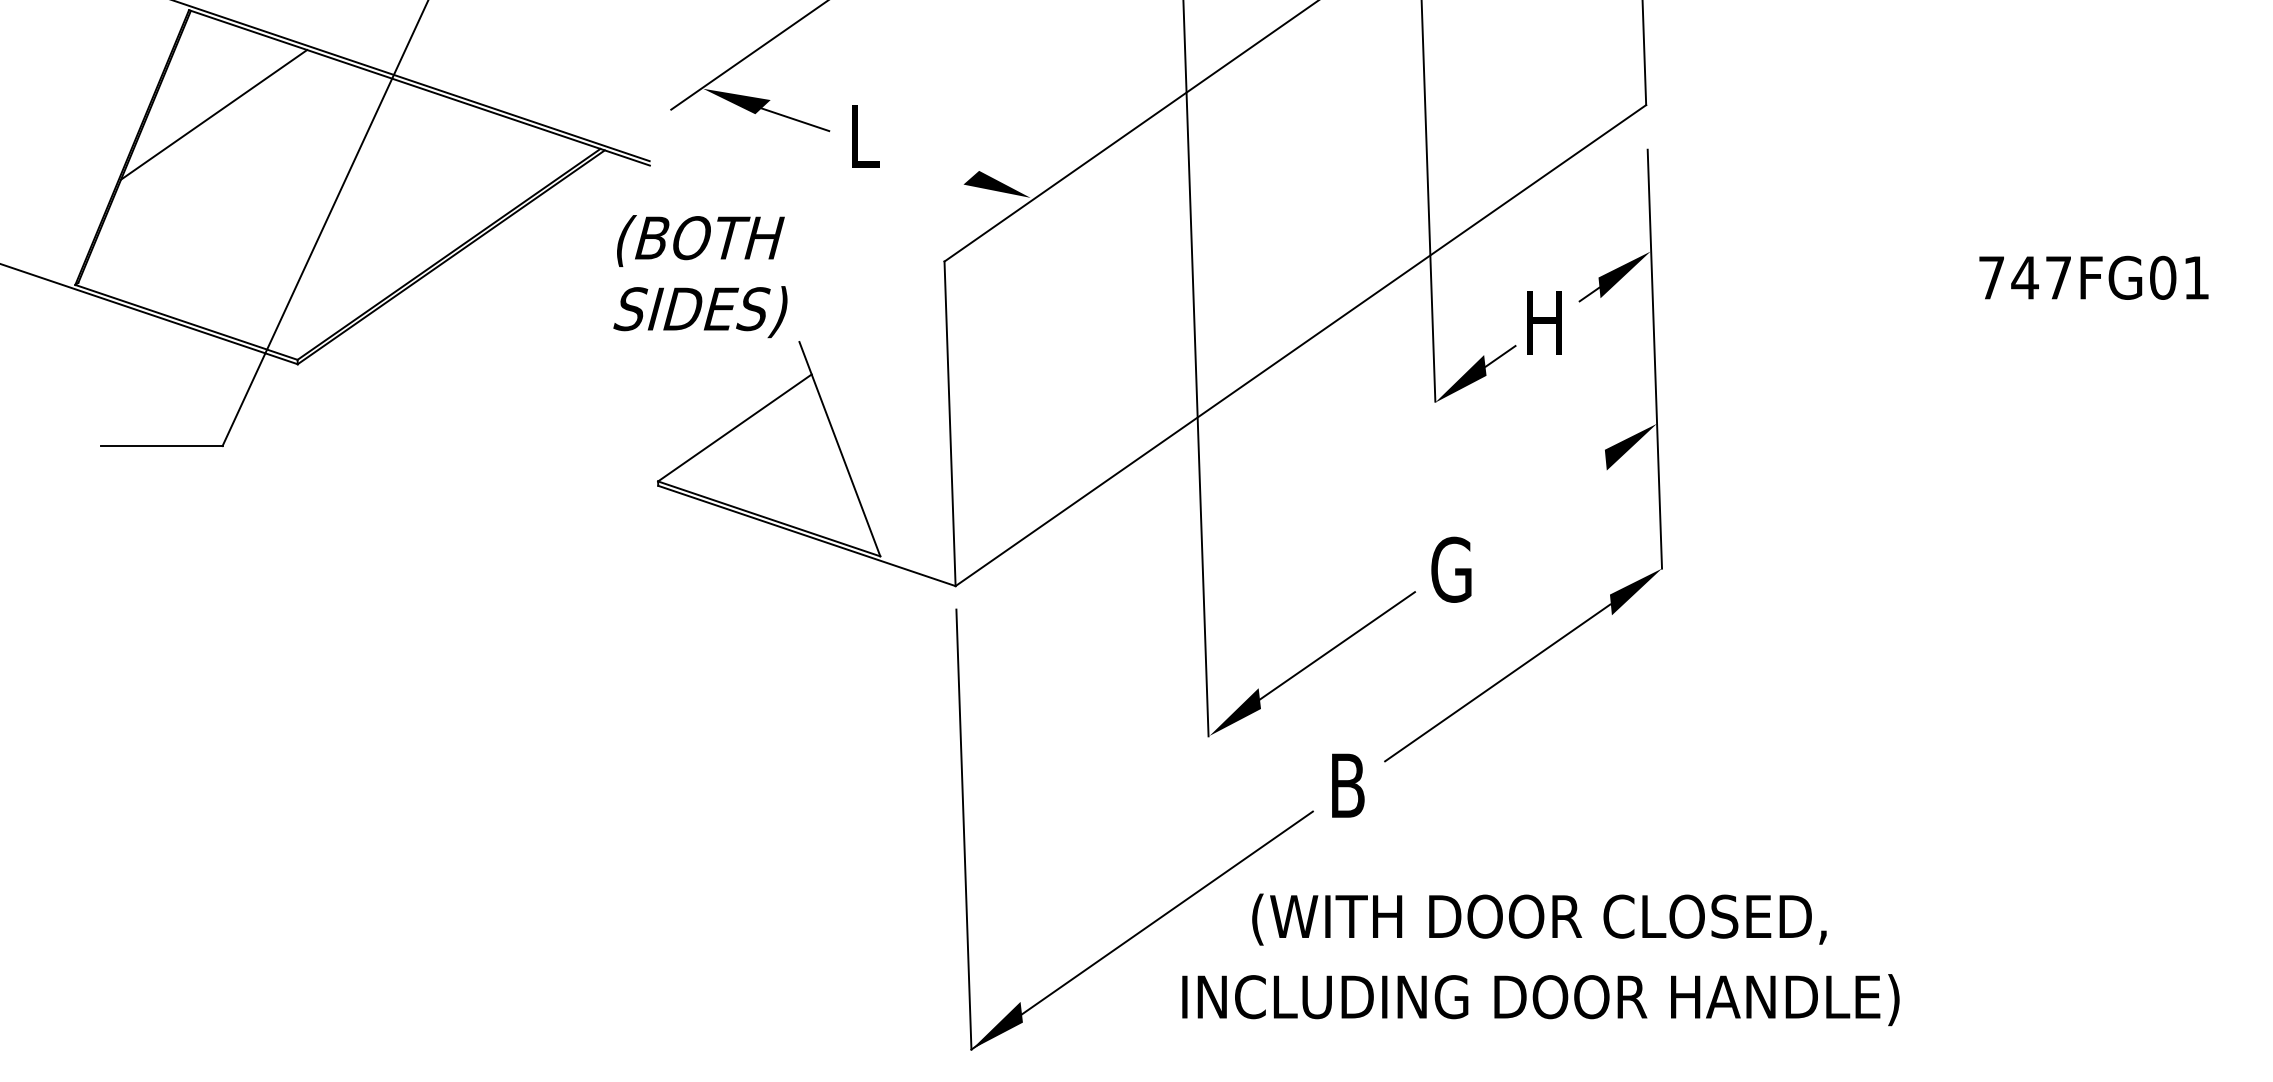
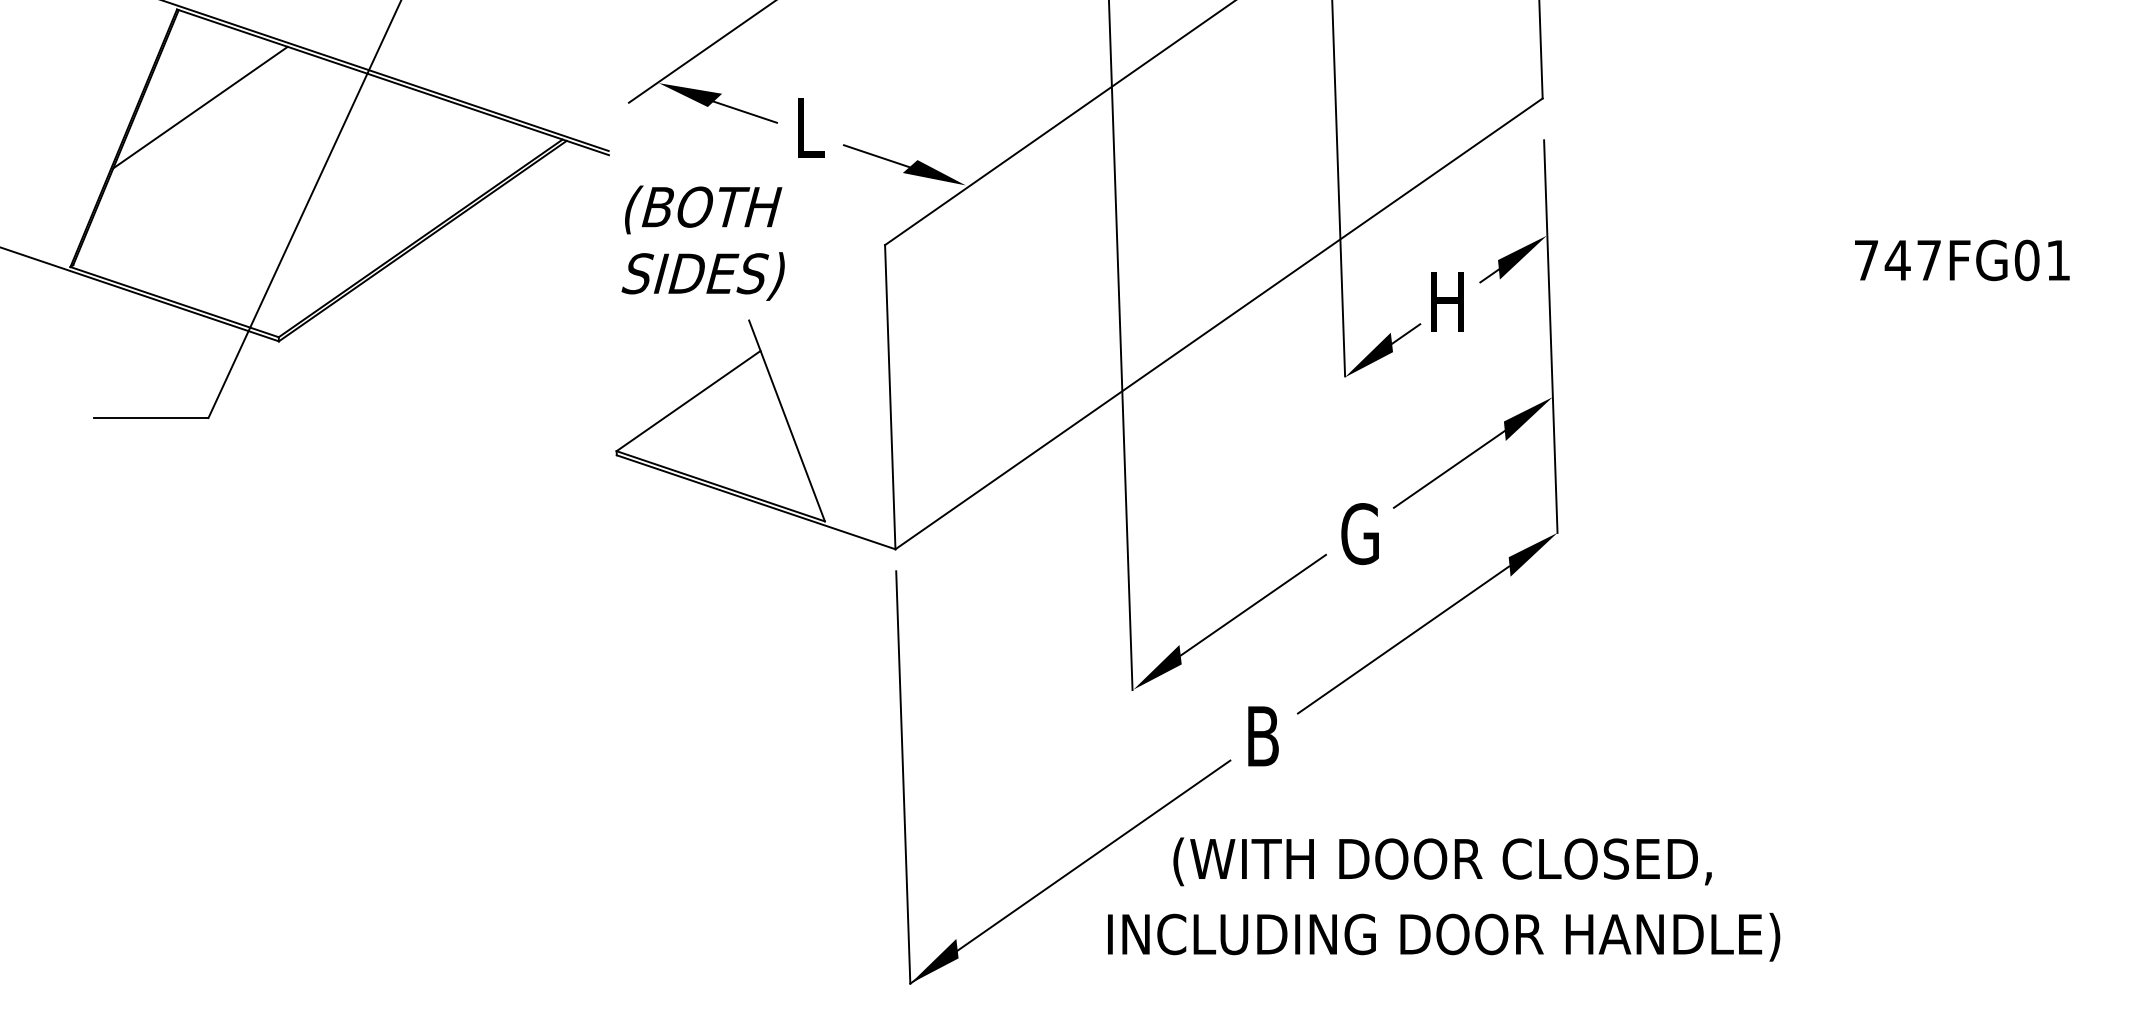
line: (935, 166) -> (876, 156), added
text: (700, 276) -> (703, 243), moved
line: (1546, 500) -> (1449, 469), added

